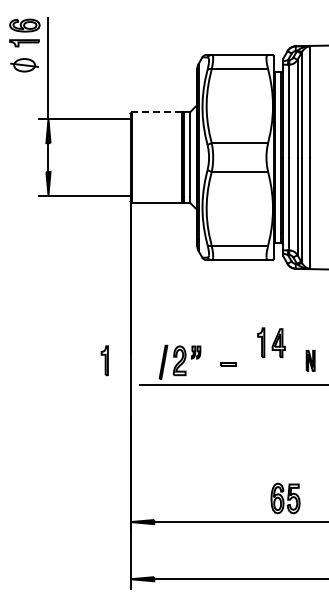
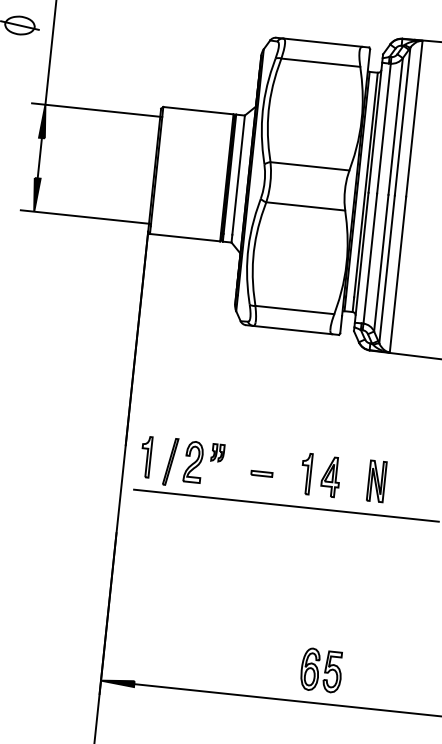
line: (156, 112) -> (197, 111), dashed -> solid
part: (271, 342) -> (320, 475), moved
part: (104, 360) -> (145, 456), moved
part: (310, 360) -> (376, 480), size x1.43

